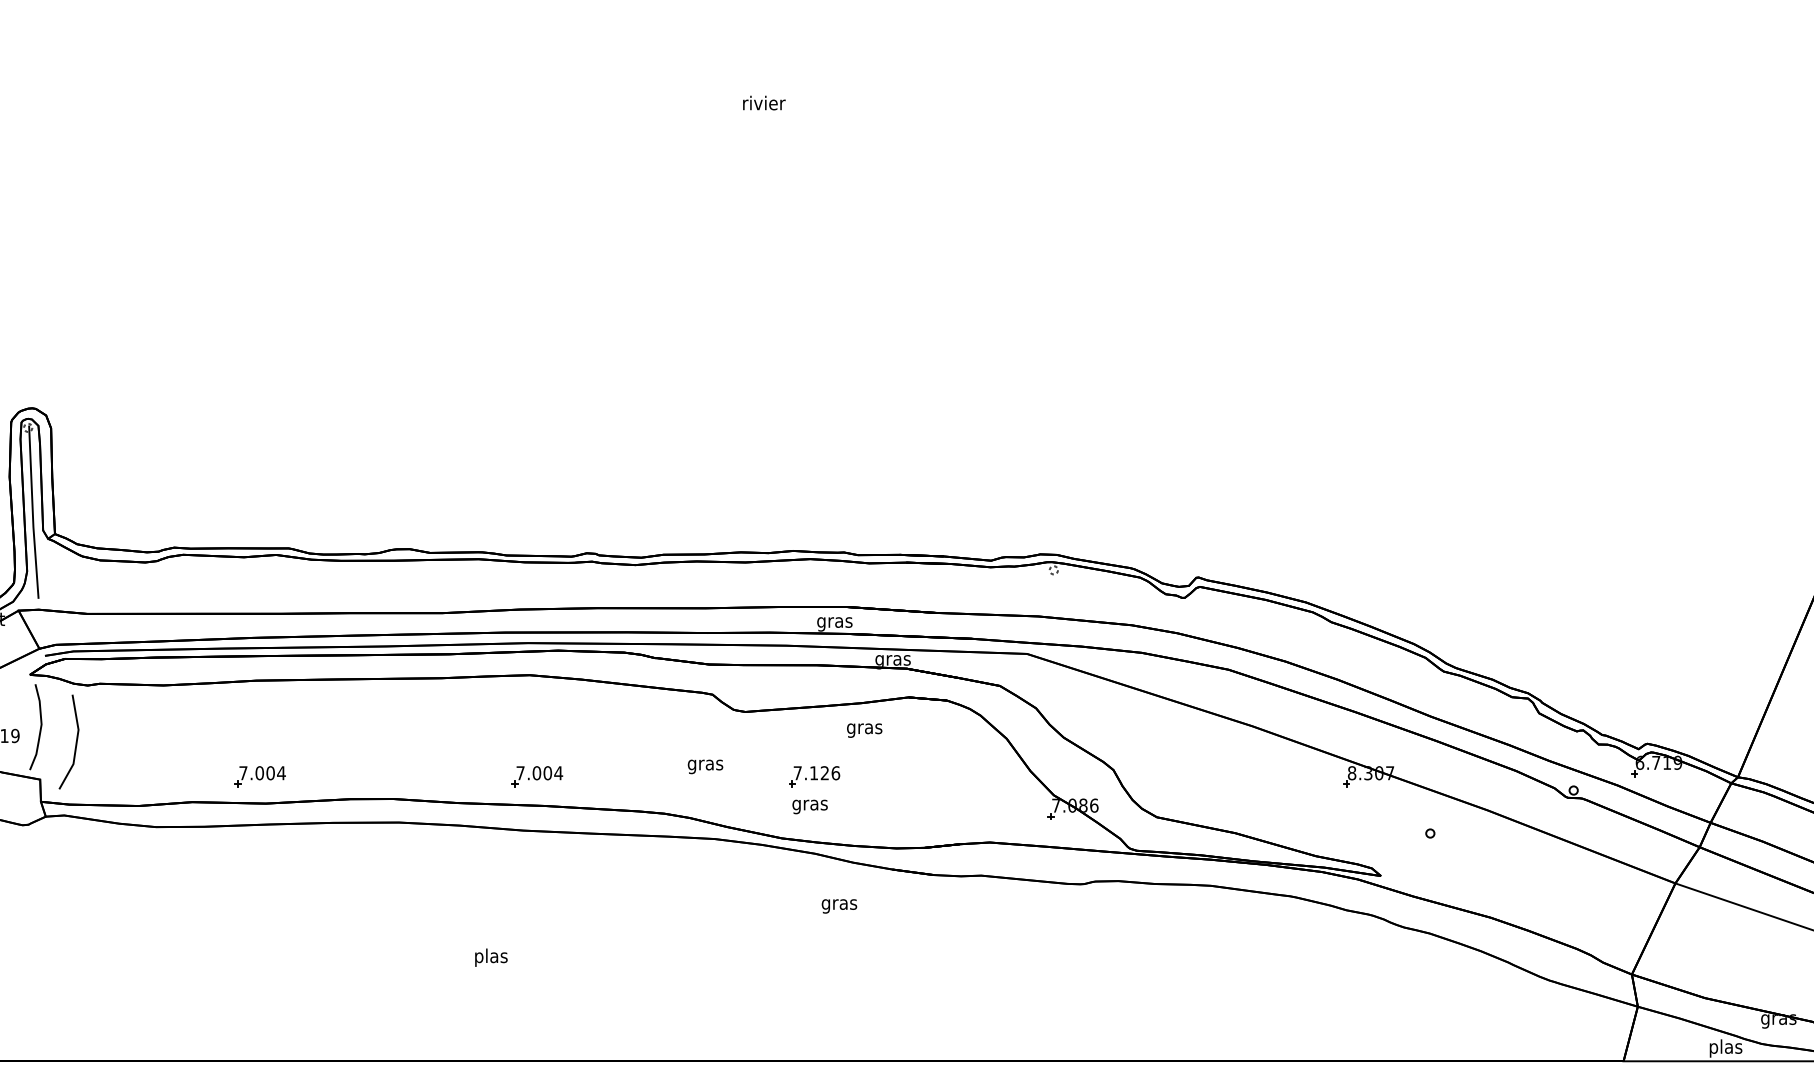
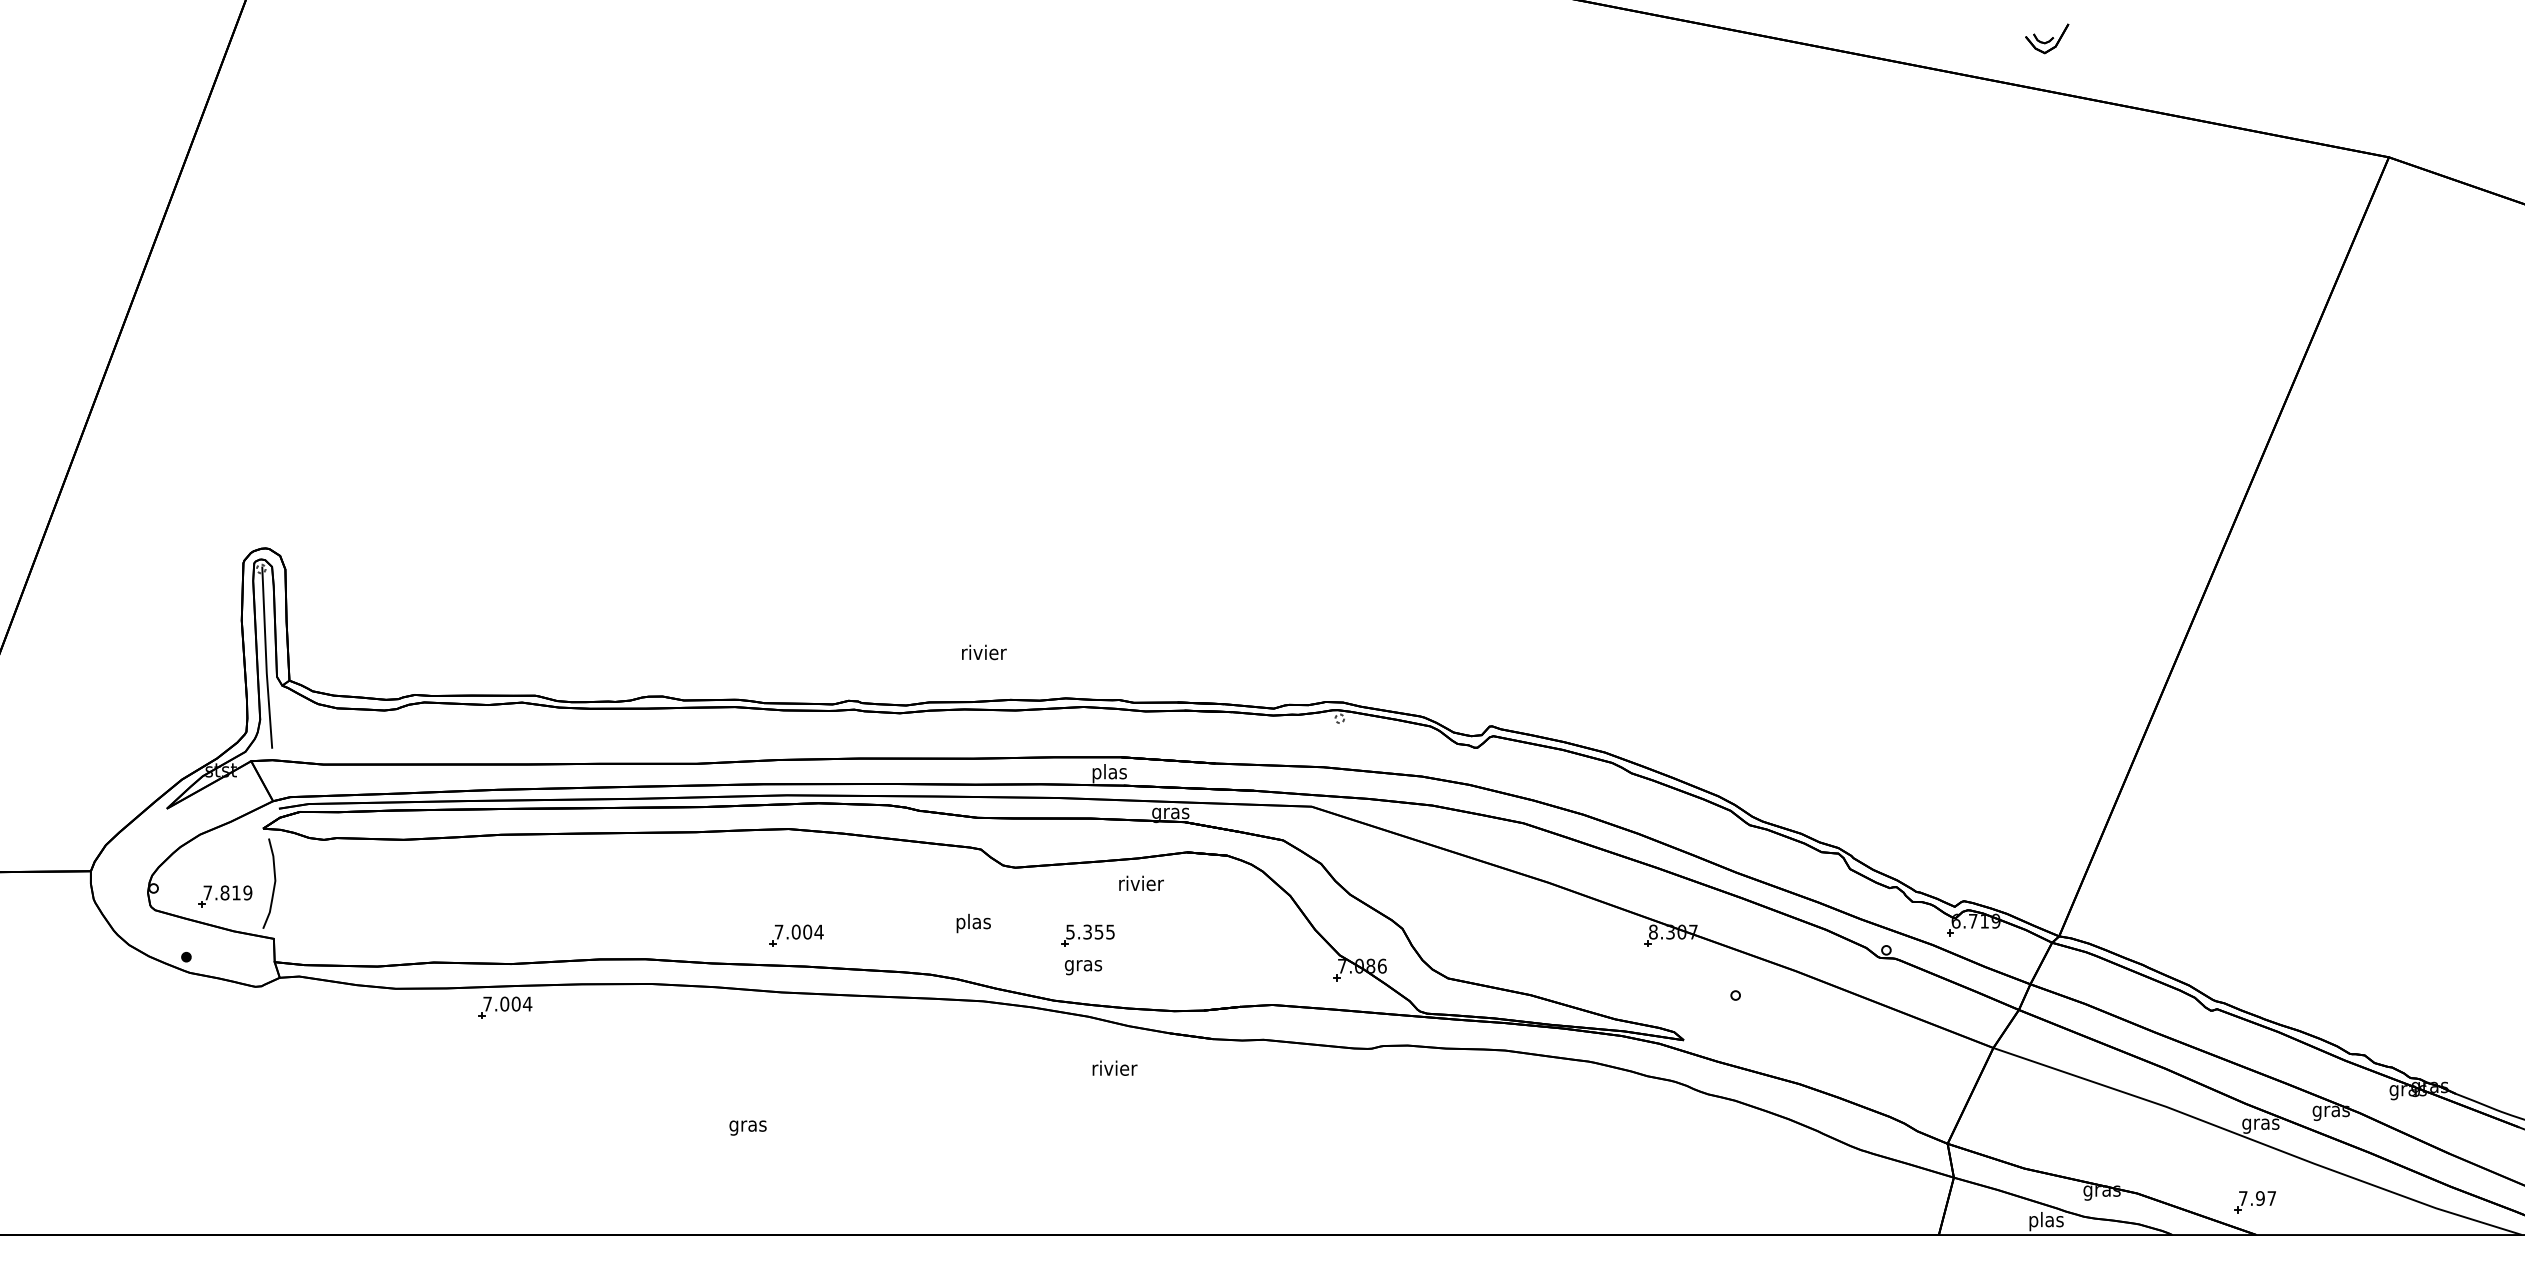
text: (764, 103) -> (984, 652), moved
text: (834, 622) -> (1109, 773), gras -> plas
text: (865, 727) -> (1141, 884), gras -> rivier
line: (75, 742) -> (311, 899), removed
text: (705, 765) -> (973, 923), gras -> plas
text: (816, 772) -> (1090, 931), 7.126 -> 5.355
part: (260, 776) -> (505, 1007), moved
text: (839, 903) -> (1114, 1069), gras -> rivier
text: (490, 957) -> (747, 1125), plas -> gras

